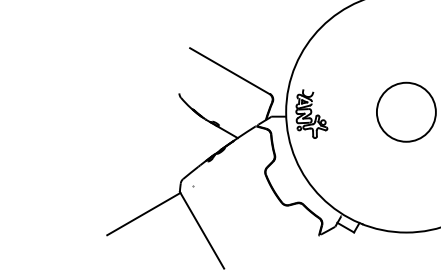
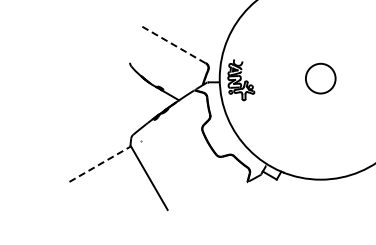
line: (228, 70) -> (171, 43), solid -> dashed
circle: (406, 112) -> (320, 78), size x0.6
line: (144, 214) -> (100, 164), solid -> dashed

